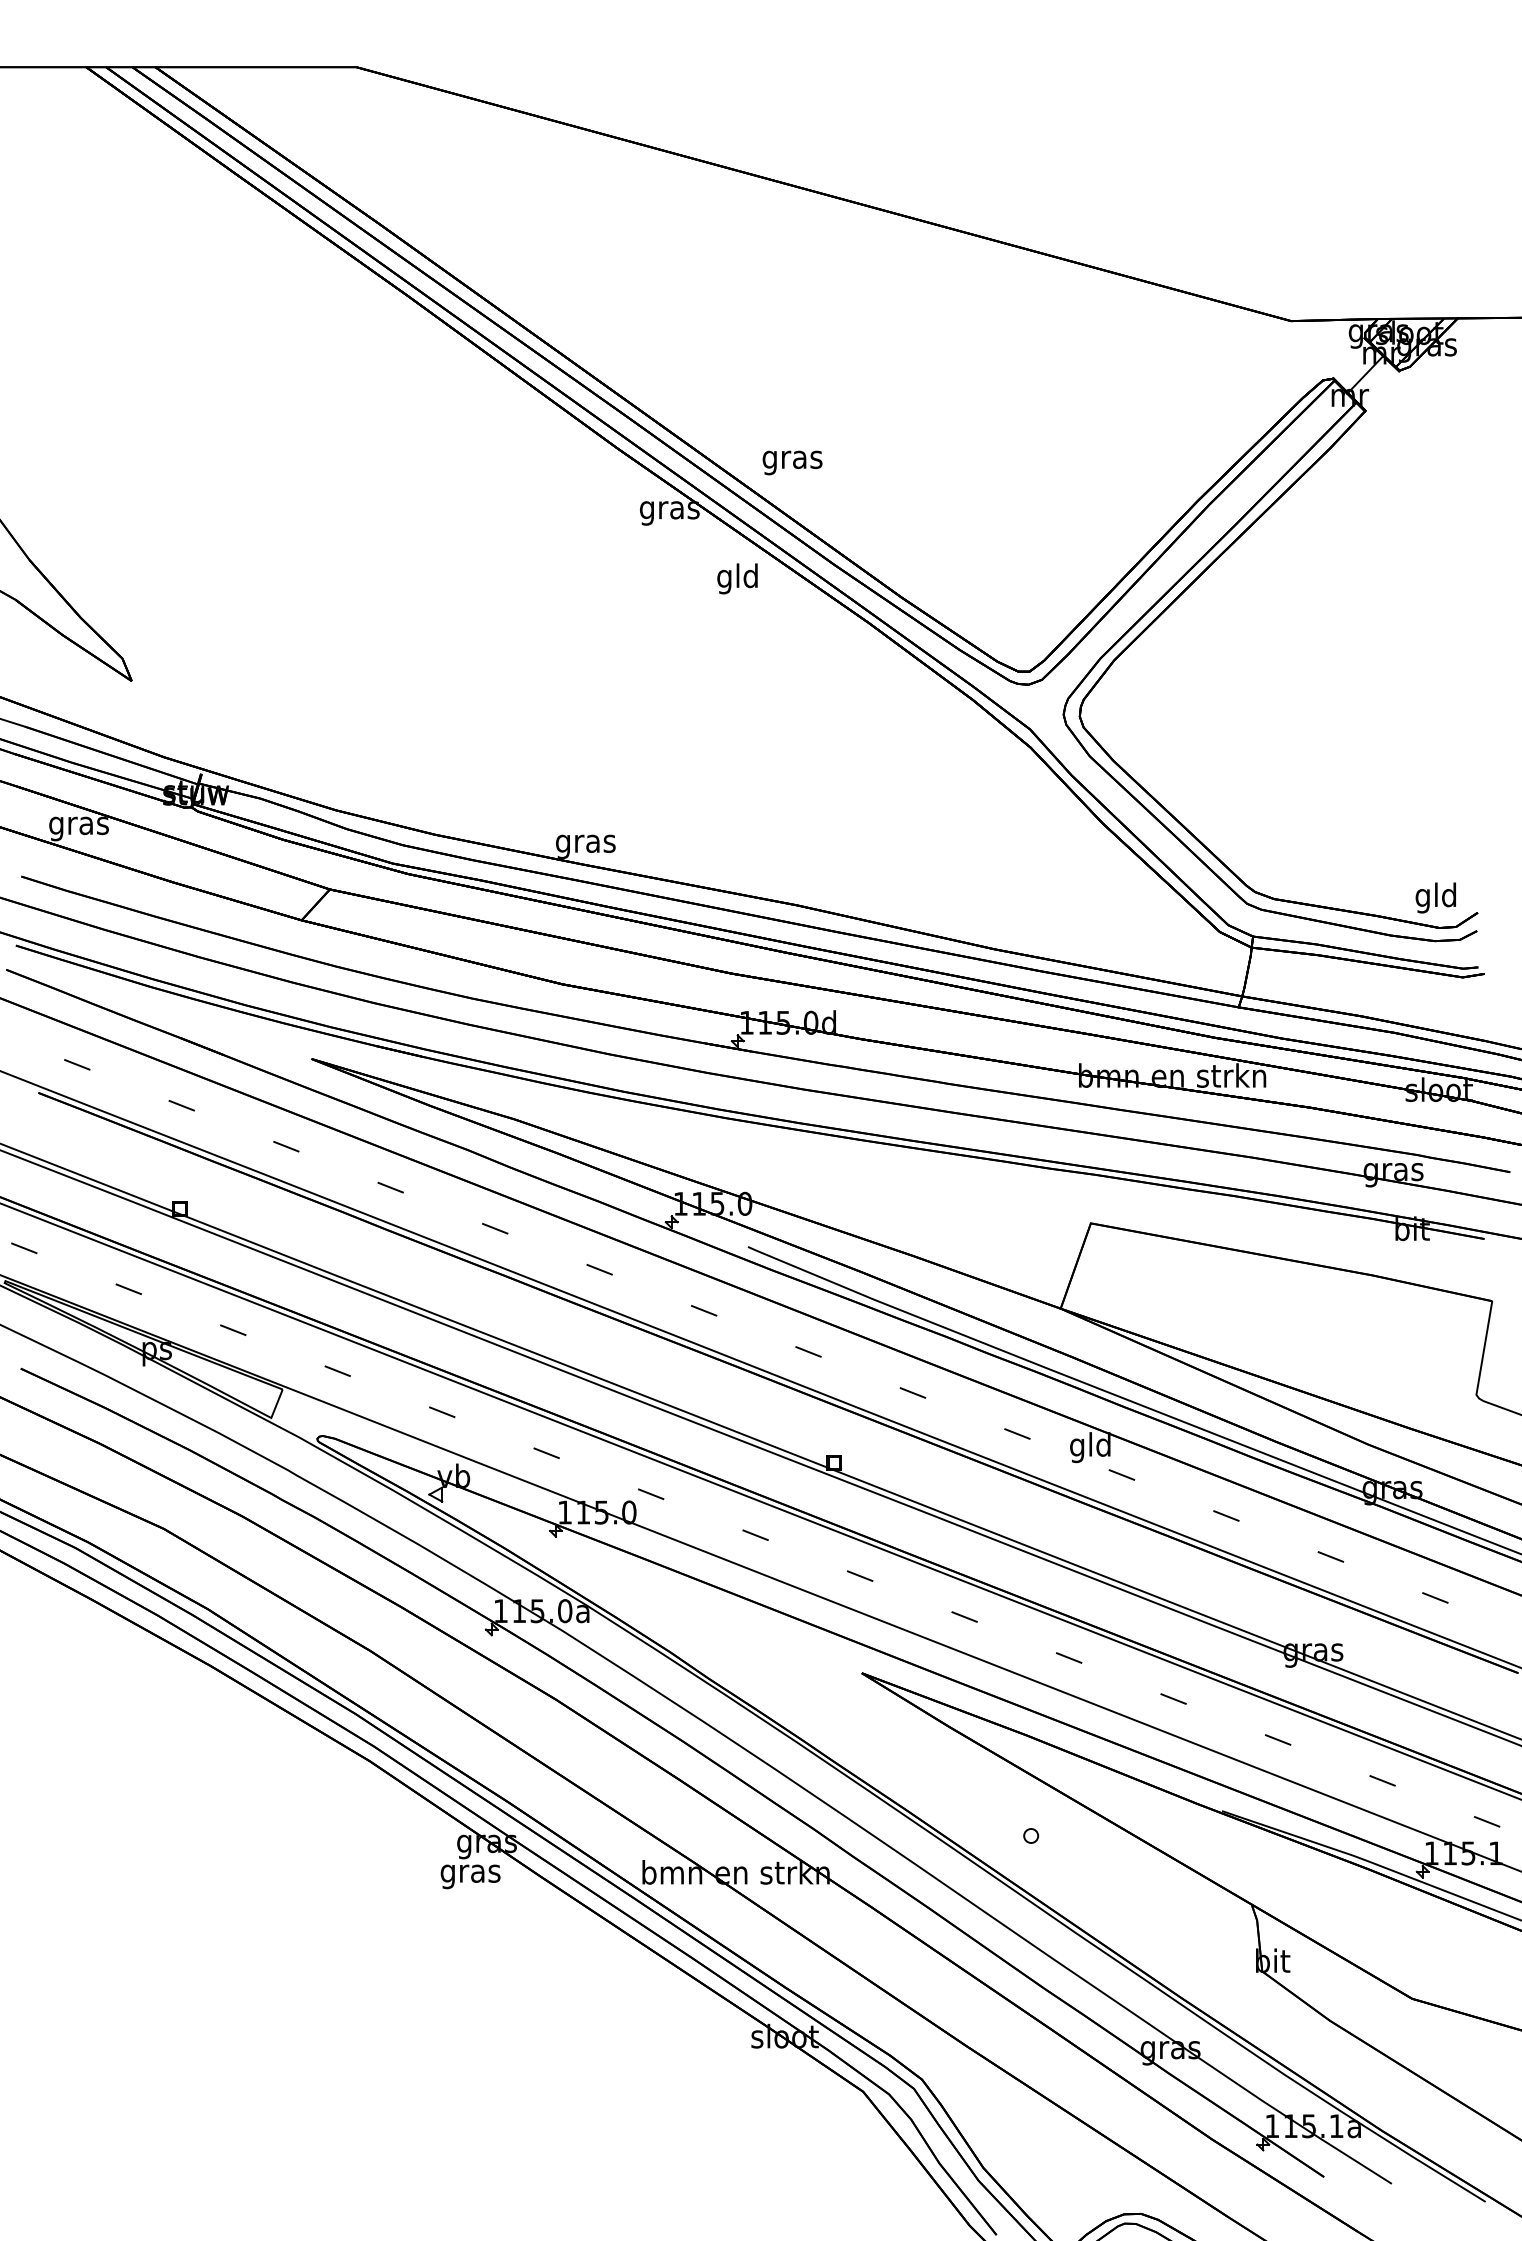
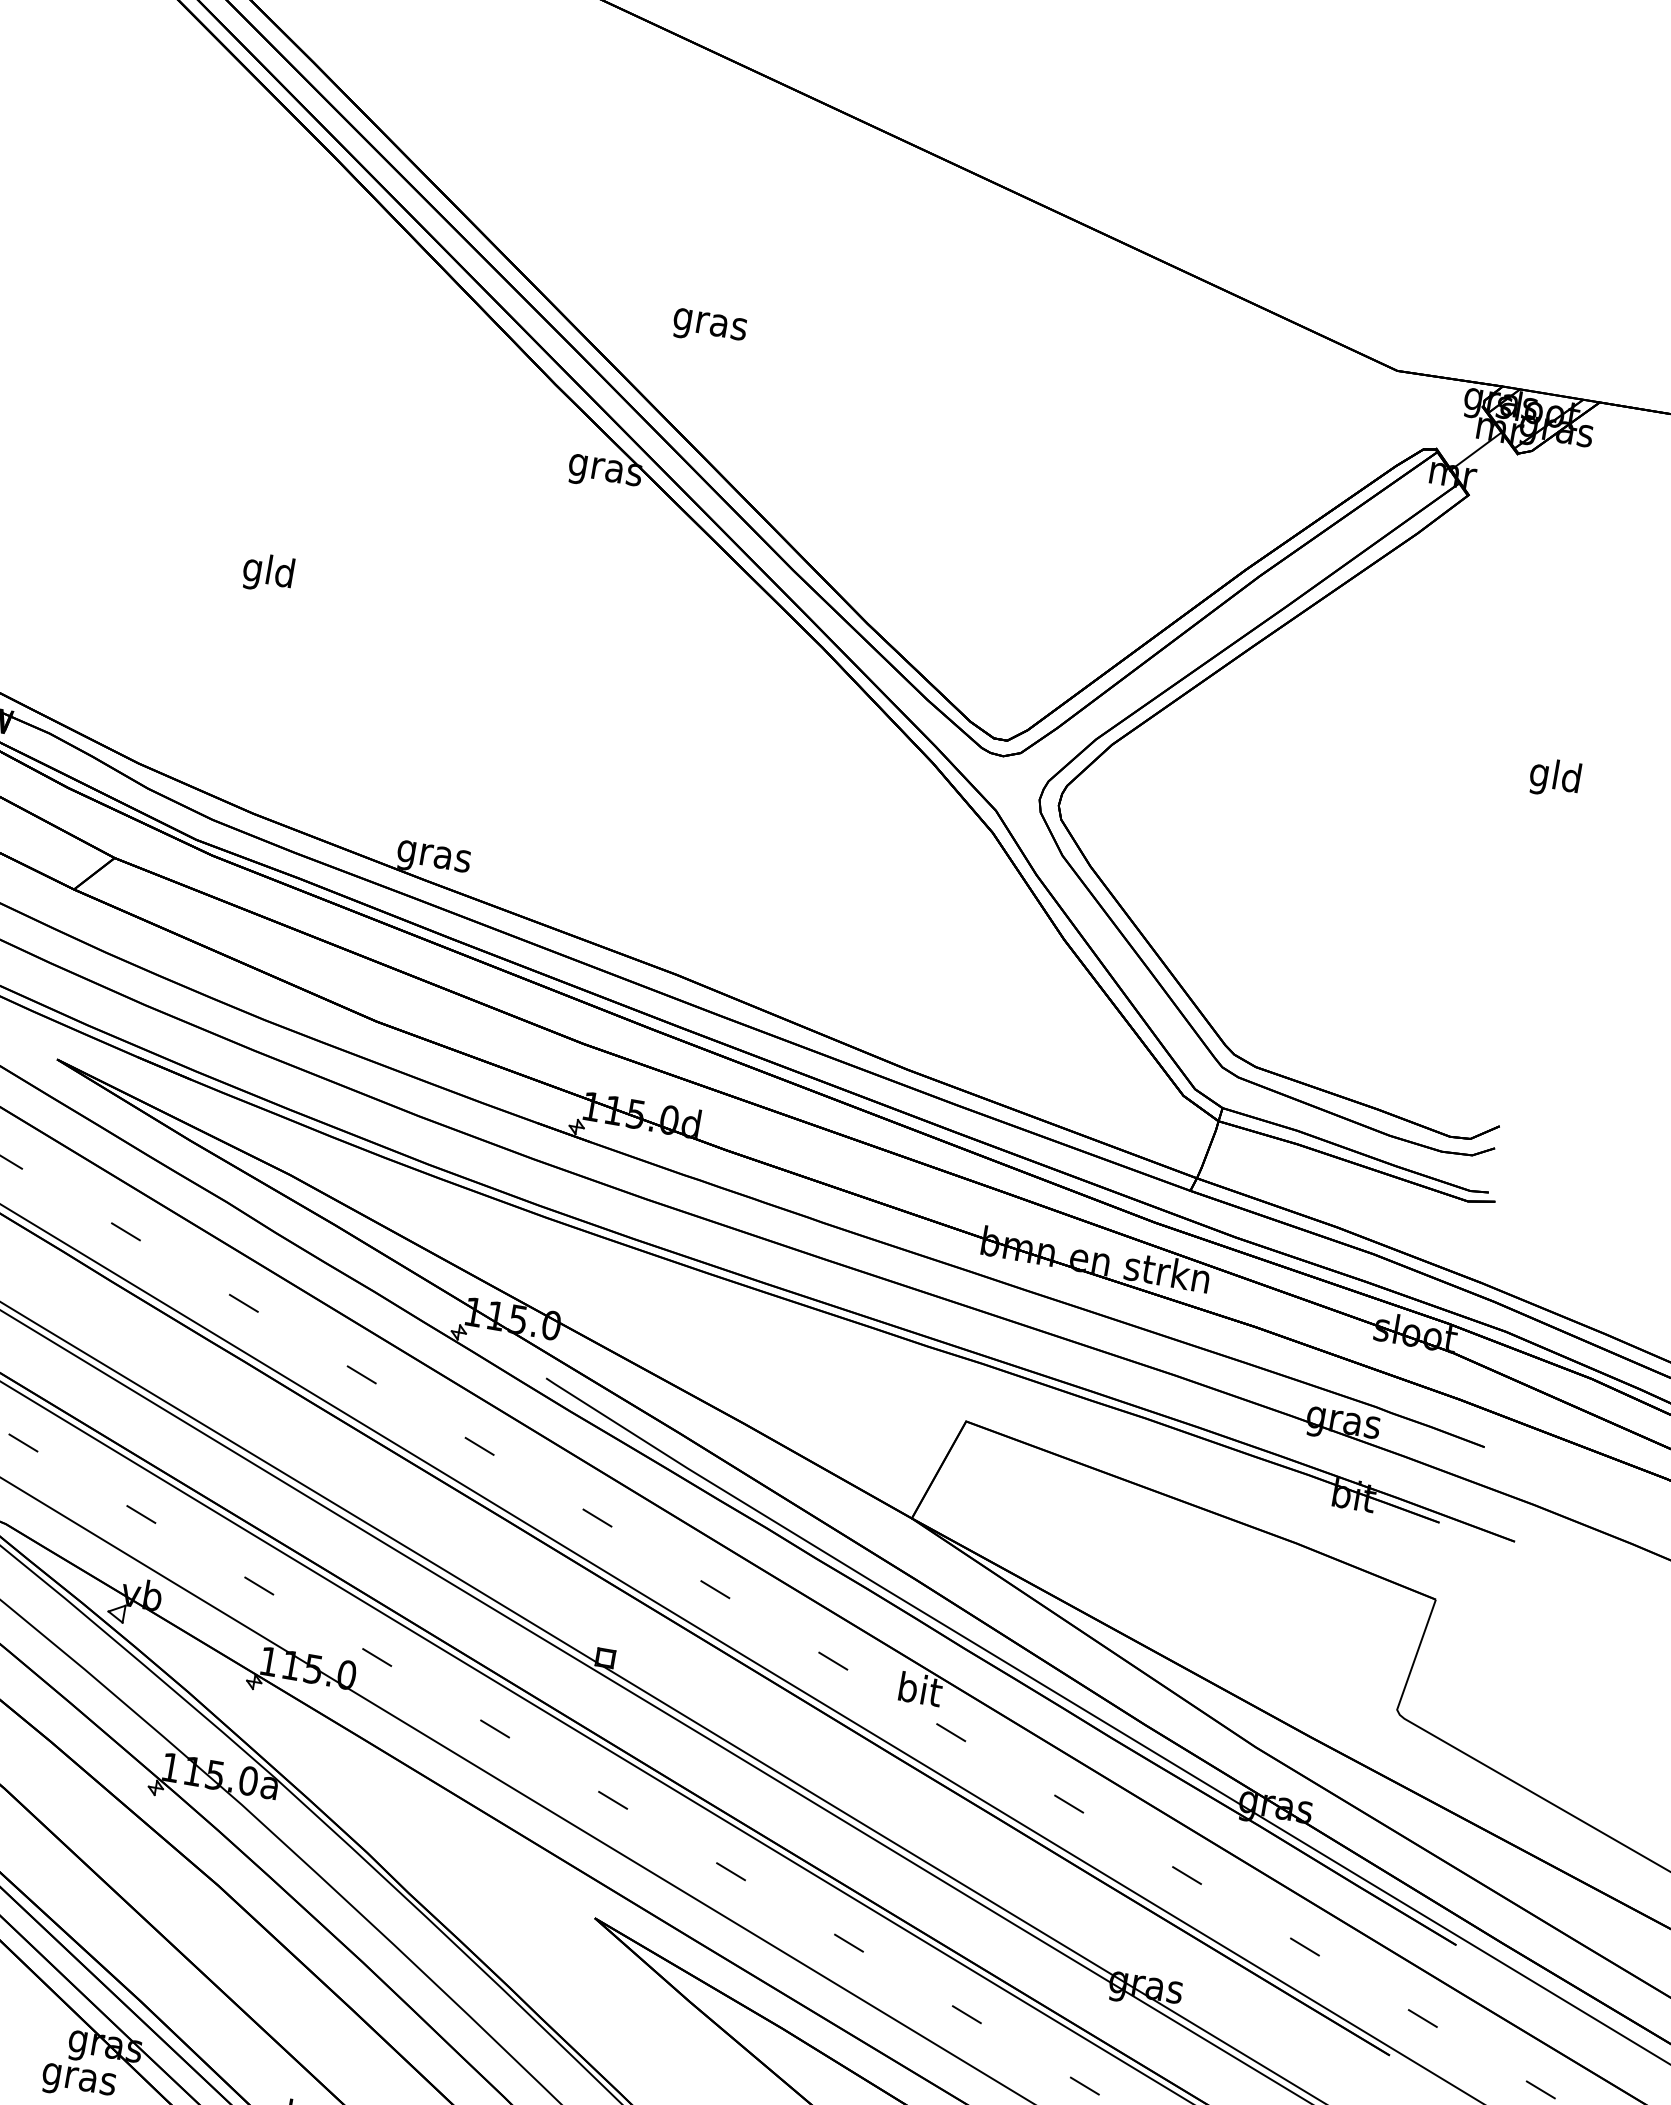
text: (792, 462) -> (709, 327), moved
text: (737, 578) -> (268, 572), moved
text: (1435, 897) -> (1554, 777), moved
text: (1090, 1447) -> (918, 1692), gld -> bit

